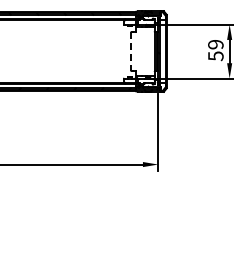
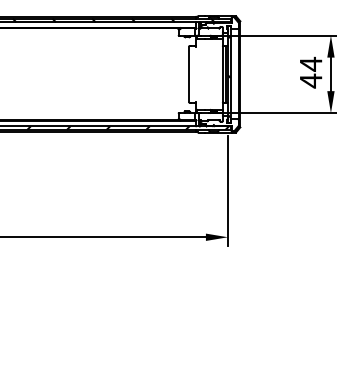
text: (215, 50) -> (310, 72), 59 -> 44
line: (131, 52) -> (189, 75), dashed -> solid

